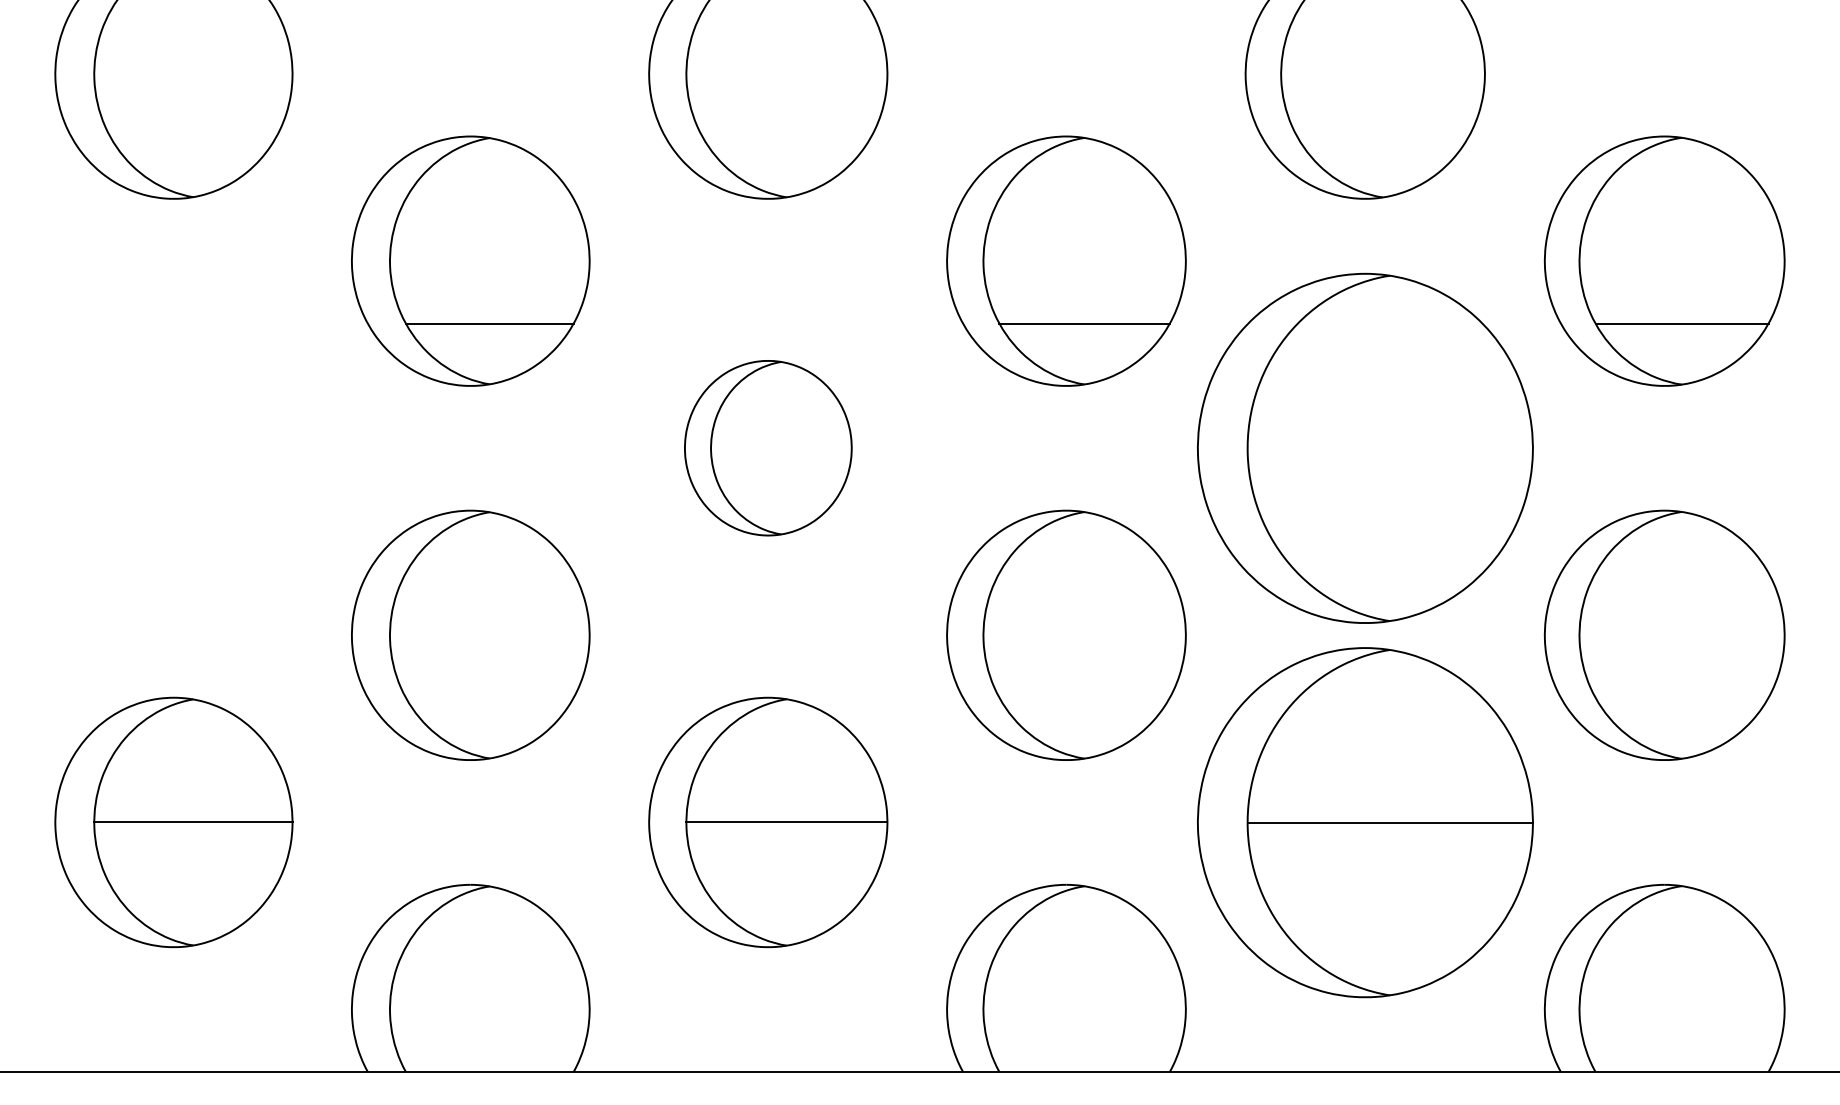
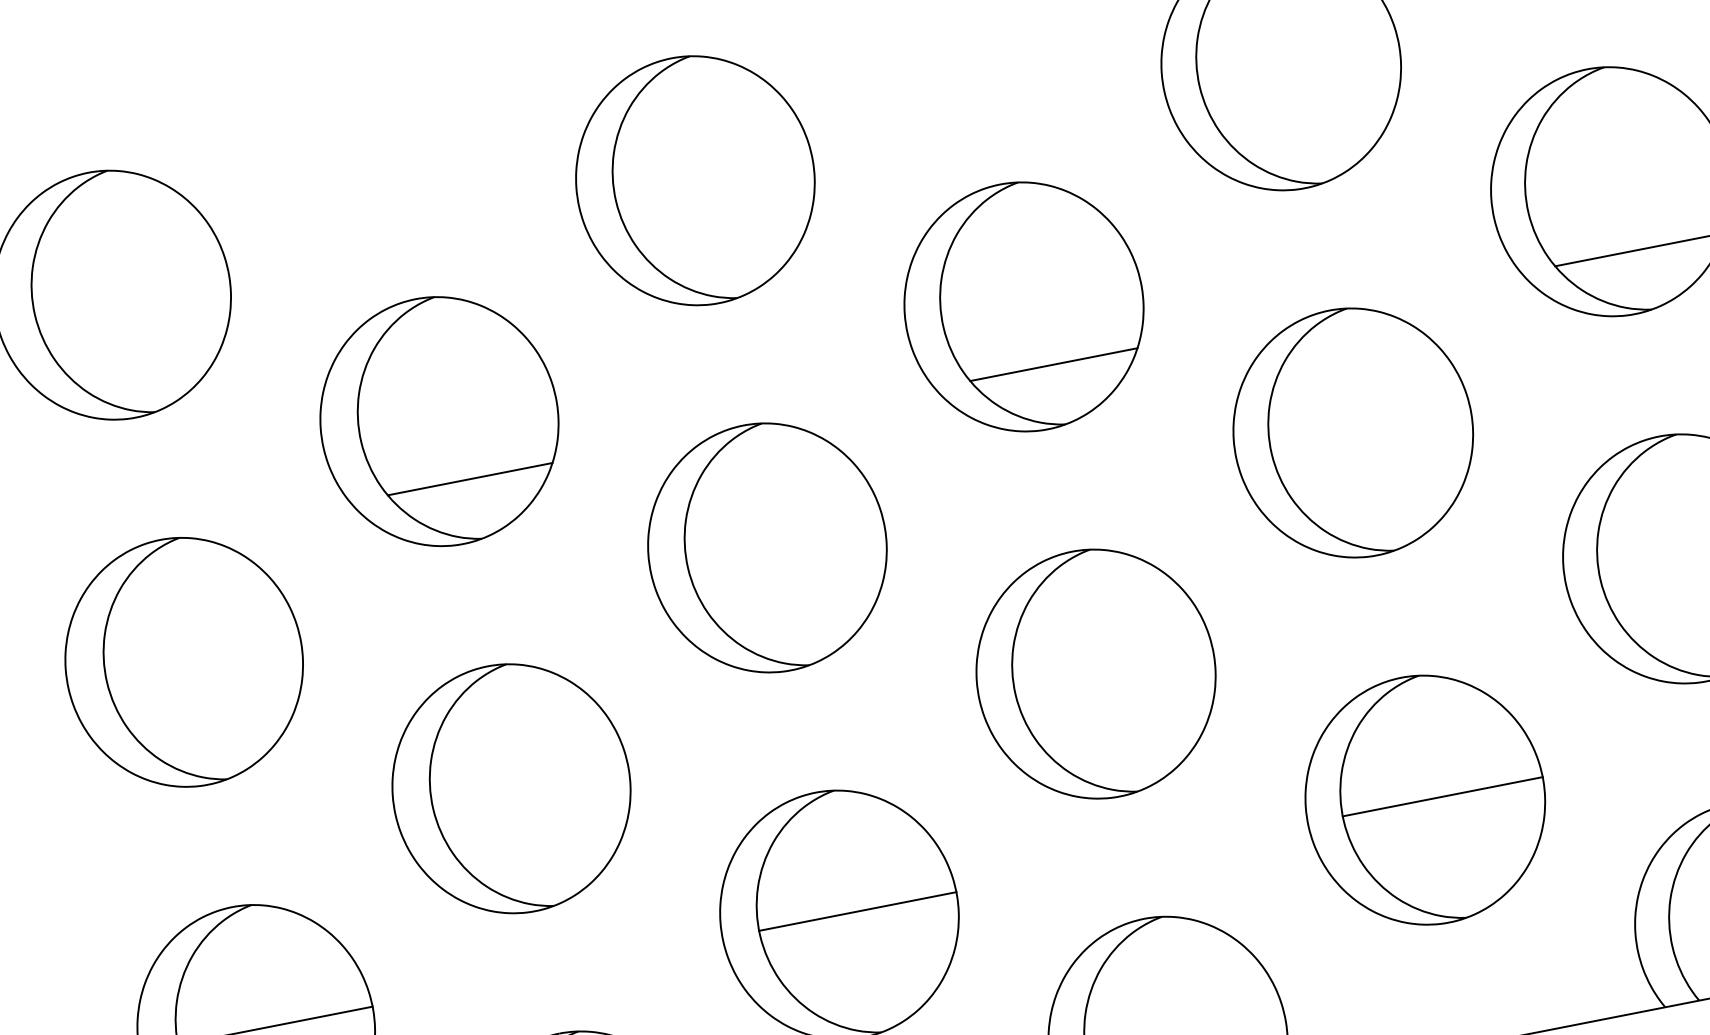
part: (173, 447) -> (183, 661), added
part: (768, 447) -> (767, 547), size x1.43
part: (1364, 447) -> (1352, 432), size x0.71
part: (1364, 821) -> (1424, 799), size x0.71

